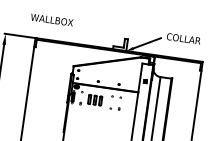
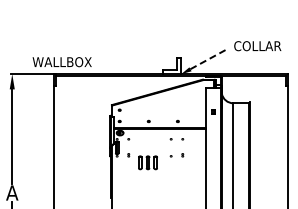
text: (51, 20) -> (61, 62), moved
line: (147, 43) -> (208, 59), solid -> dashed
part: (94, 99) -> (147, 162), moved

